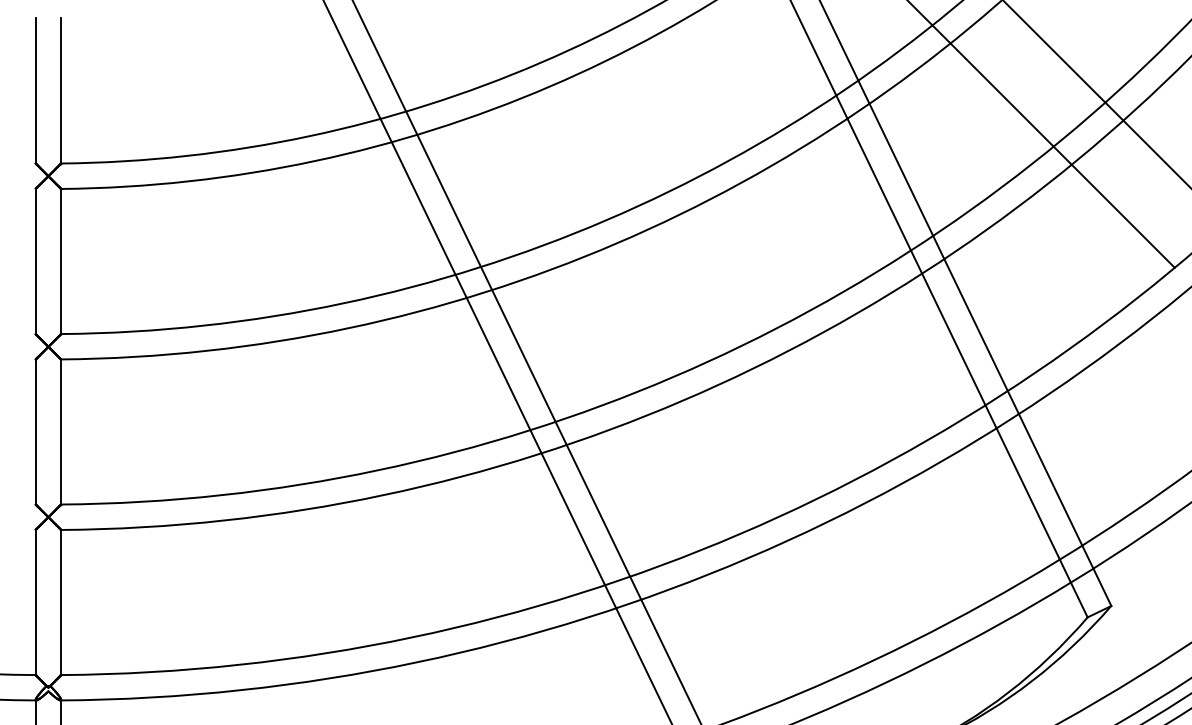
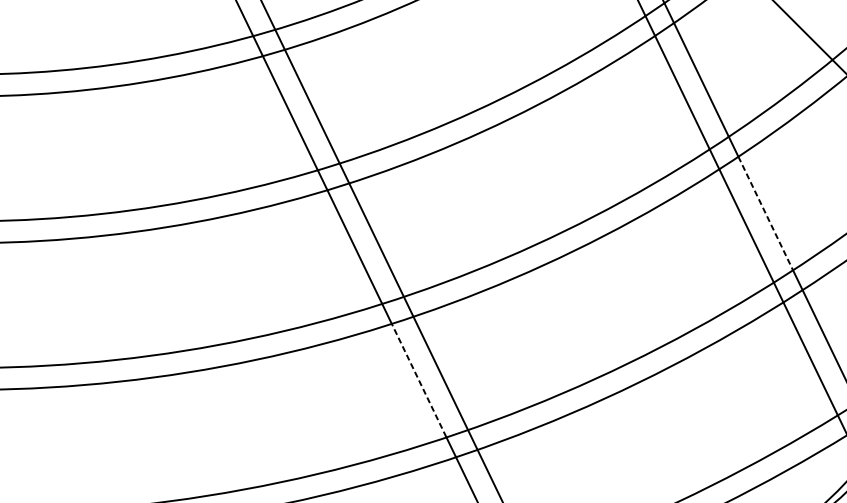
line: (976, 325) -> (766, 213), solid -> dashed
line: (572, 518) -> (418, 380), solid -> dashed

